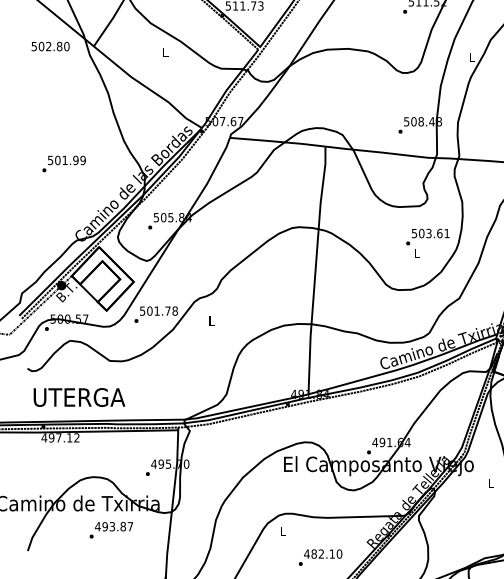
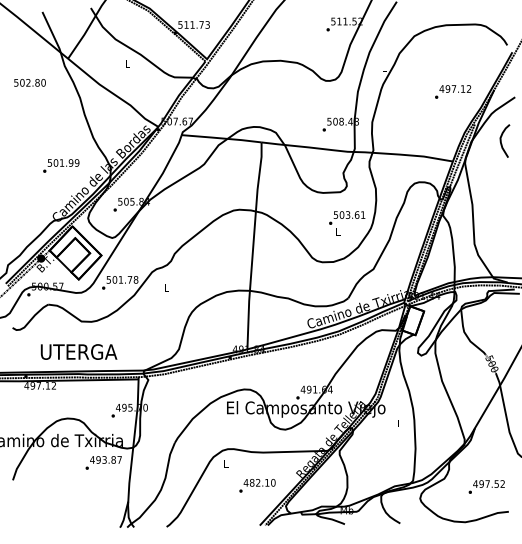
text: (50, 46) -> (29, 82), moved
text: (64, 163) -> (61, 165), moved
text: (78, 396) -> (78, 351), moved
text: (111, 529) -> (103, 462), moved

